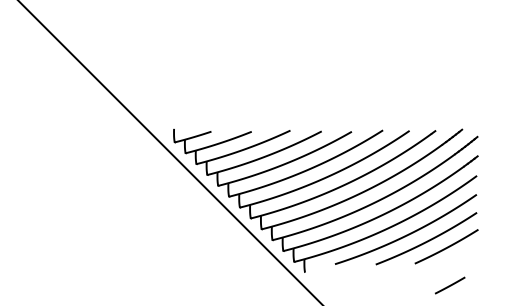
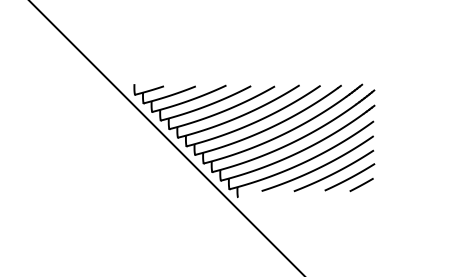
line: (449, 286) -> (361, 185), moved

